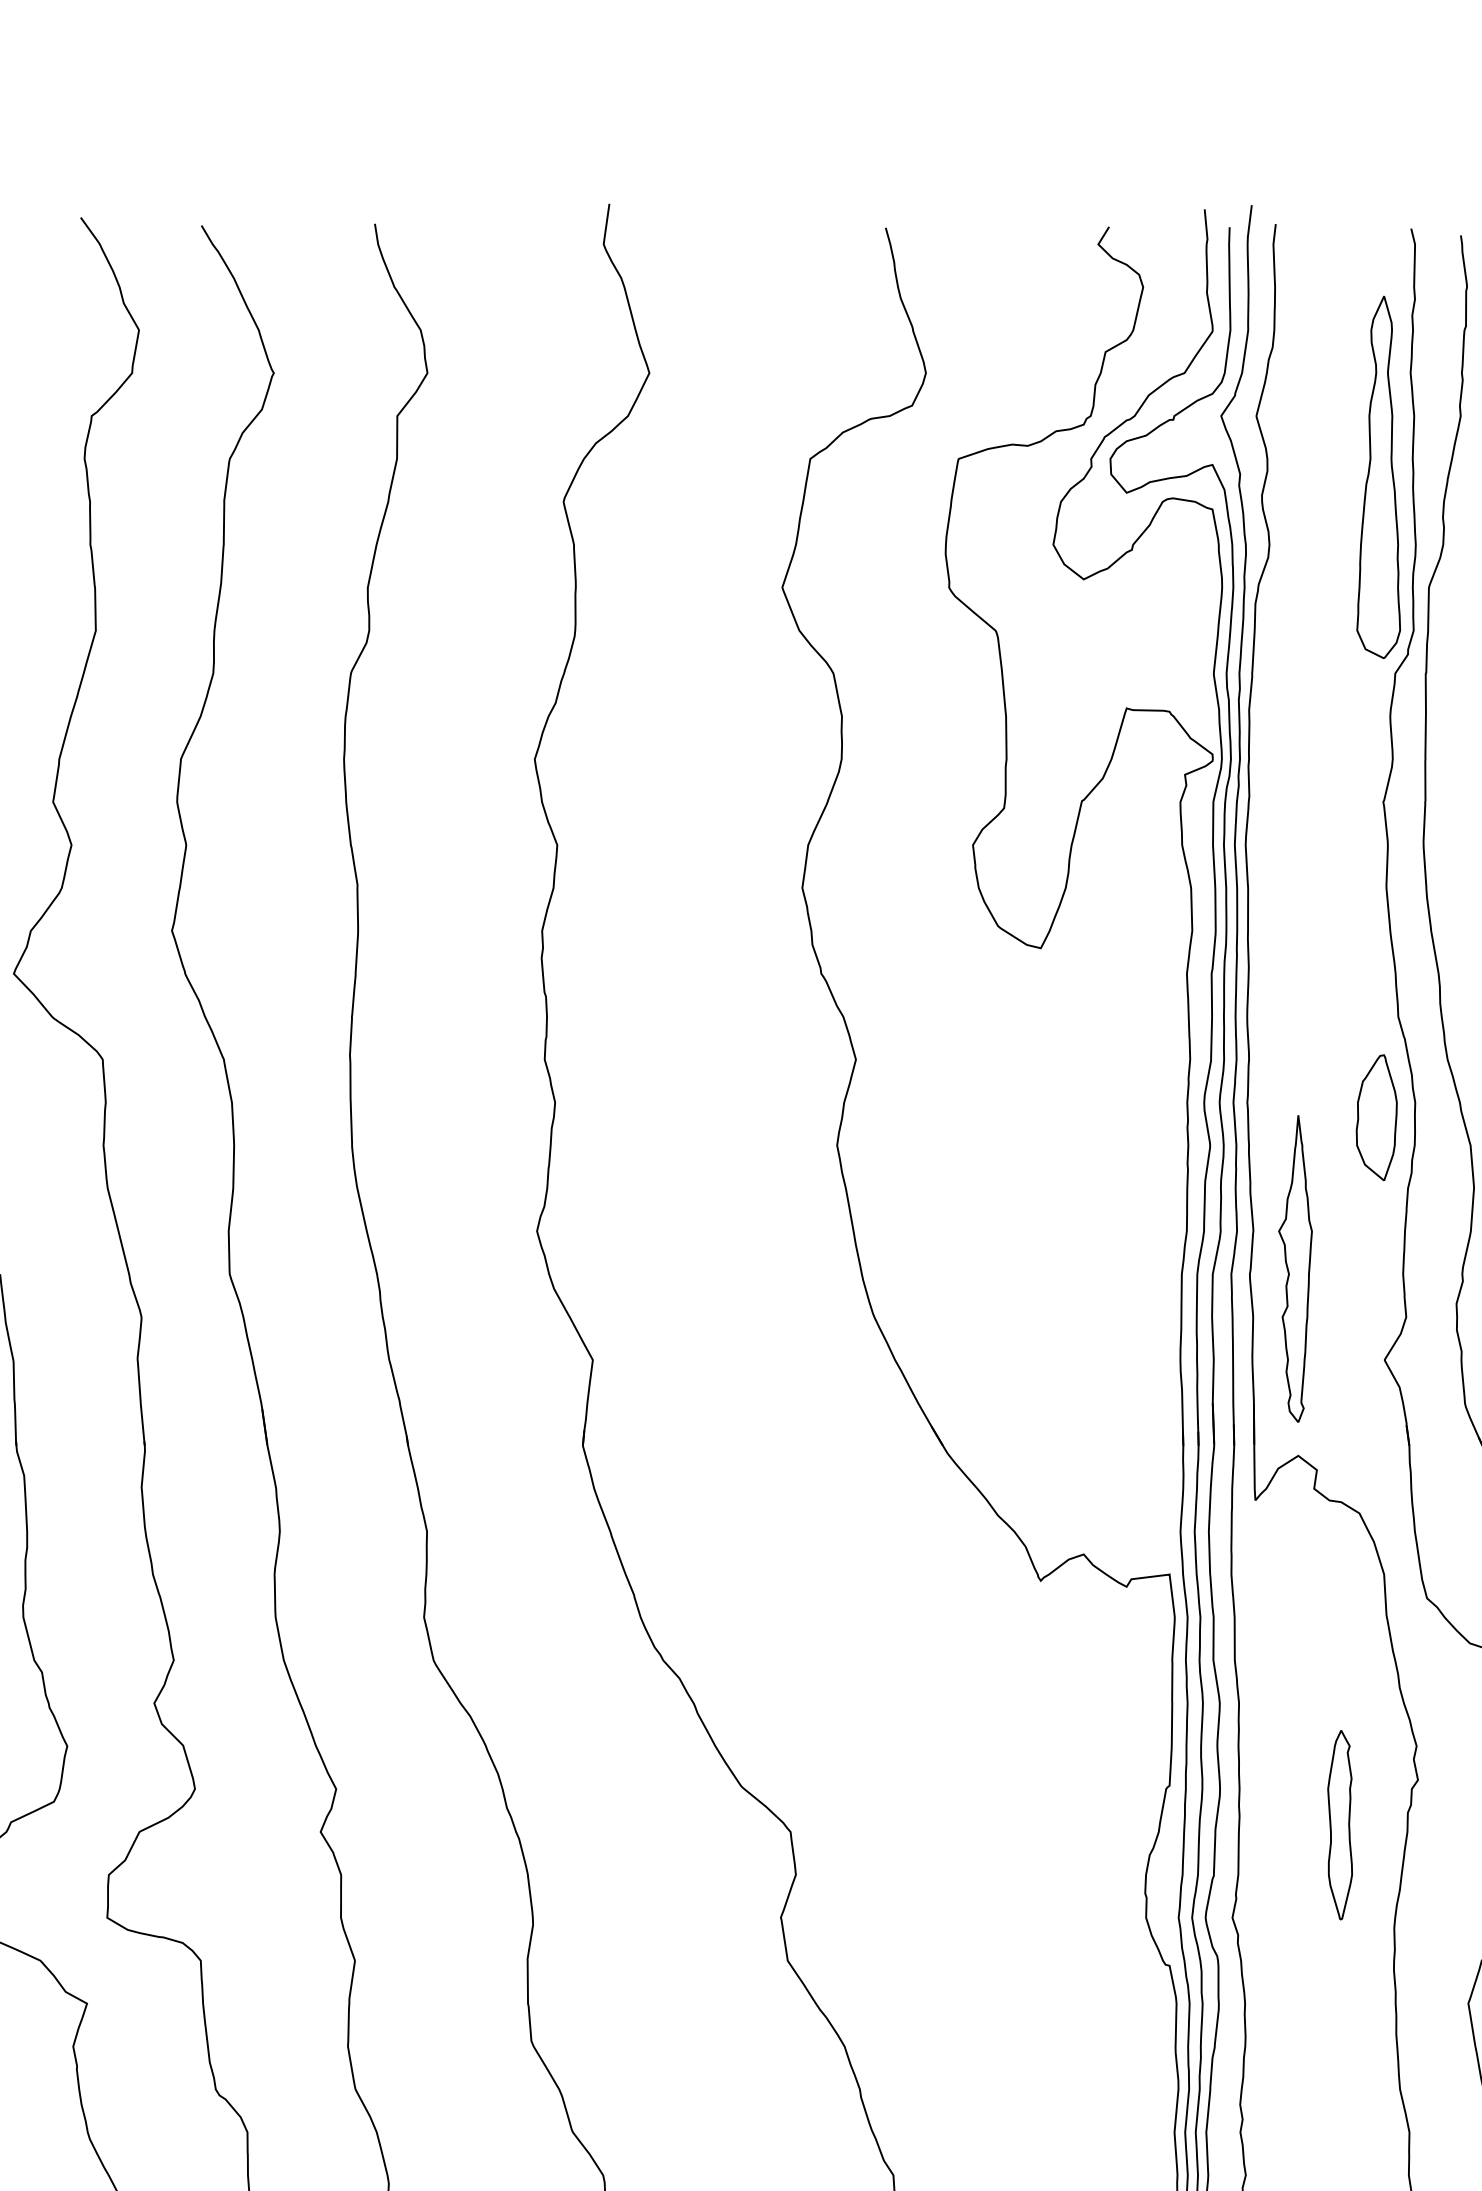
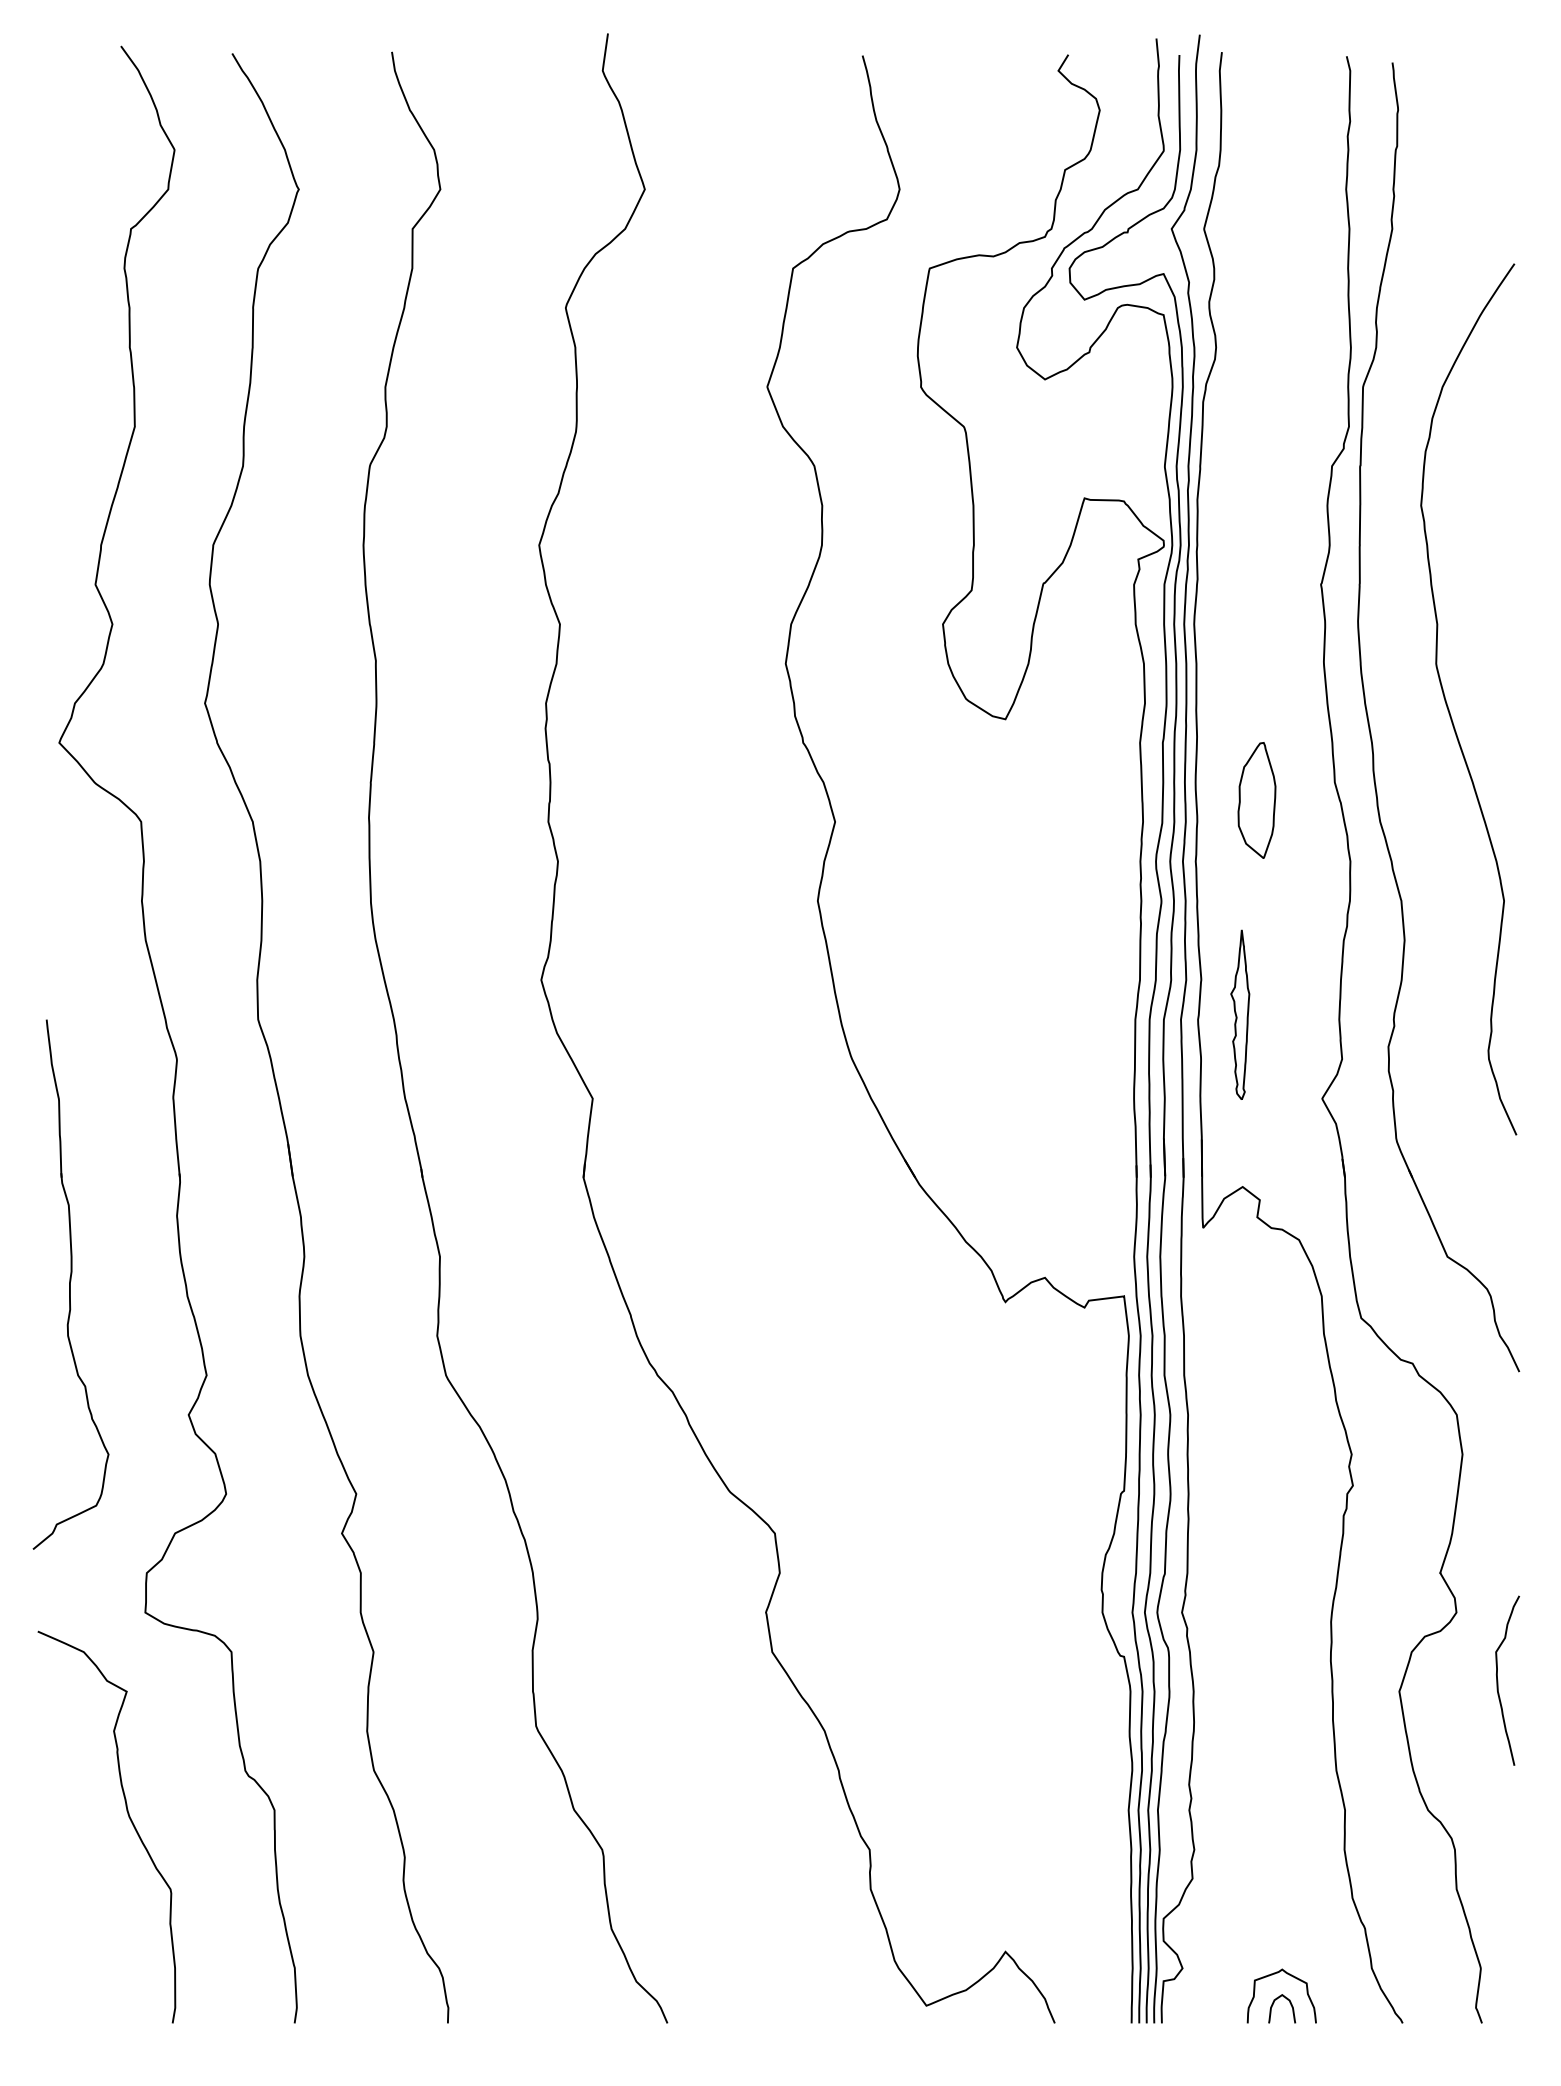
part: (1378, 477) -> (1316, 285), removed
part: (1376, 1117) -> (1256, 800), moved
part: (1295, 1268) -> (1240, 1014), size x0.6
part: (1340, 1824) -> (1281, 1526), removed

